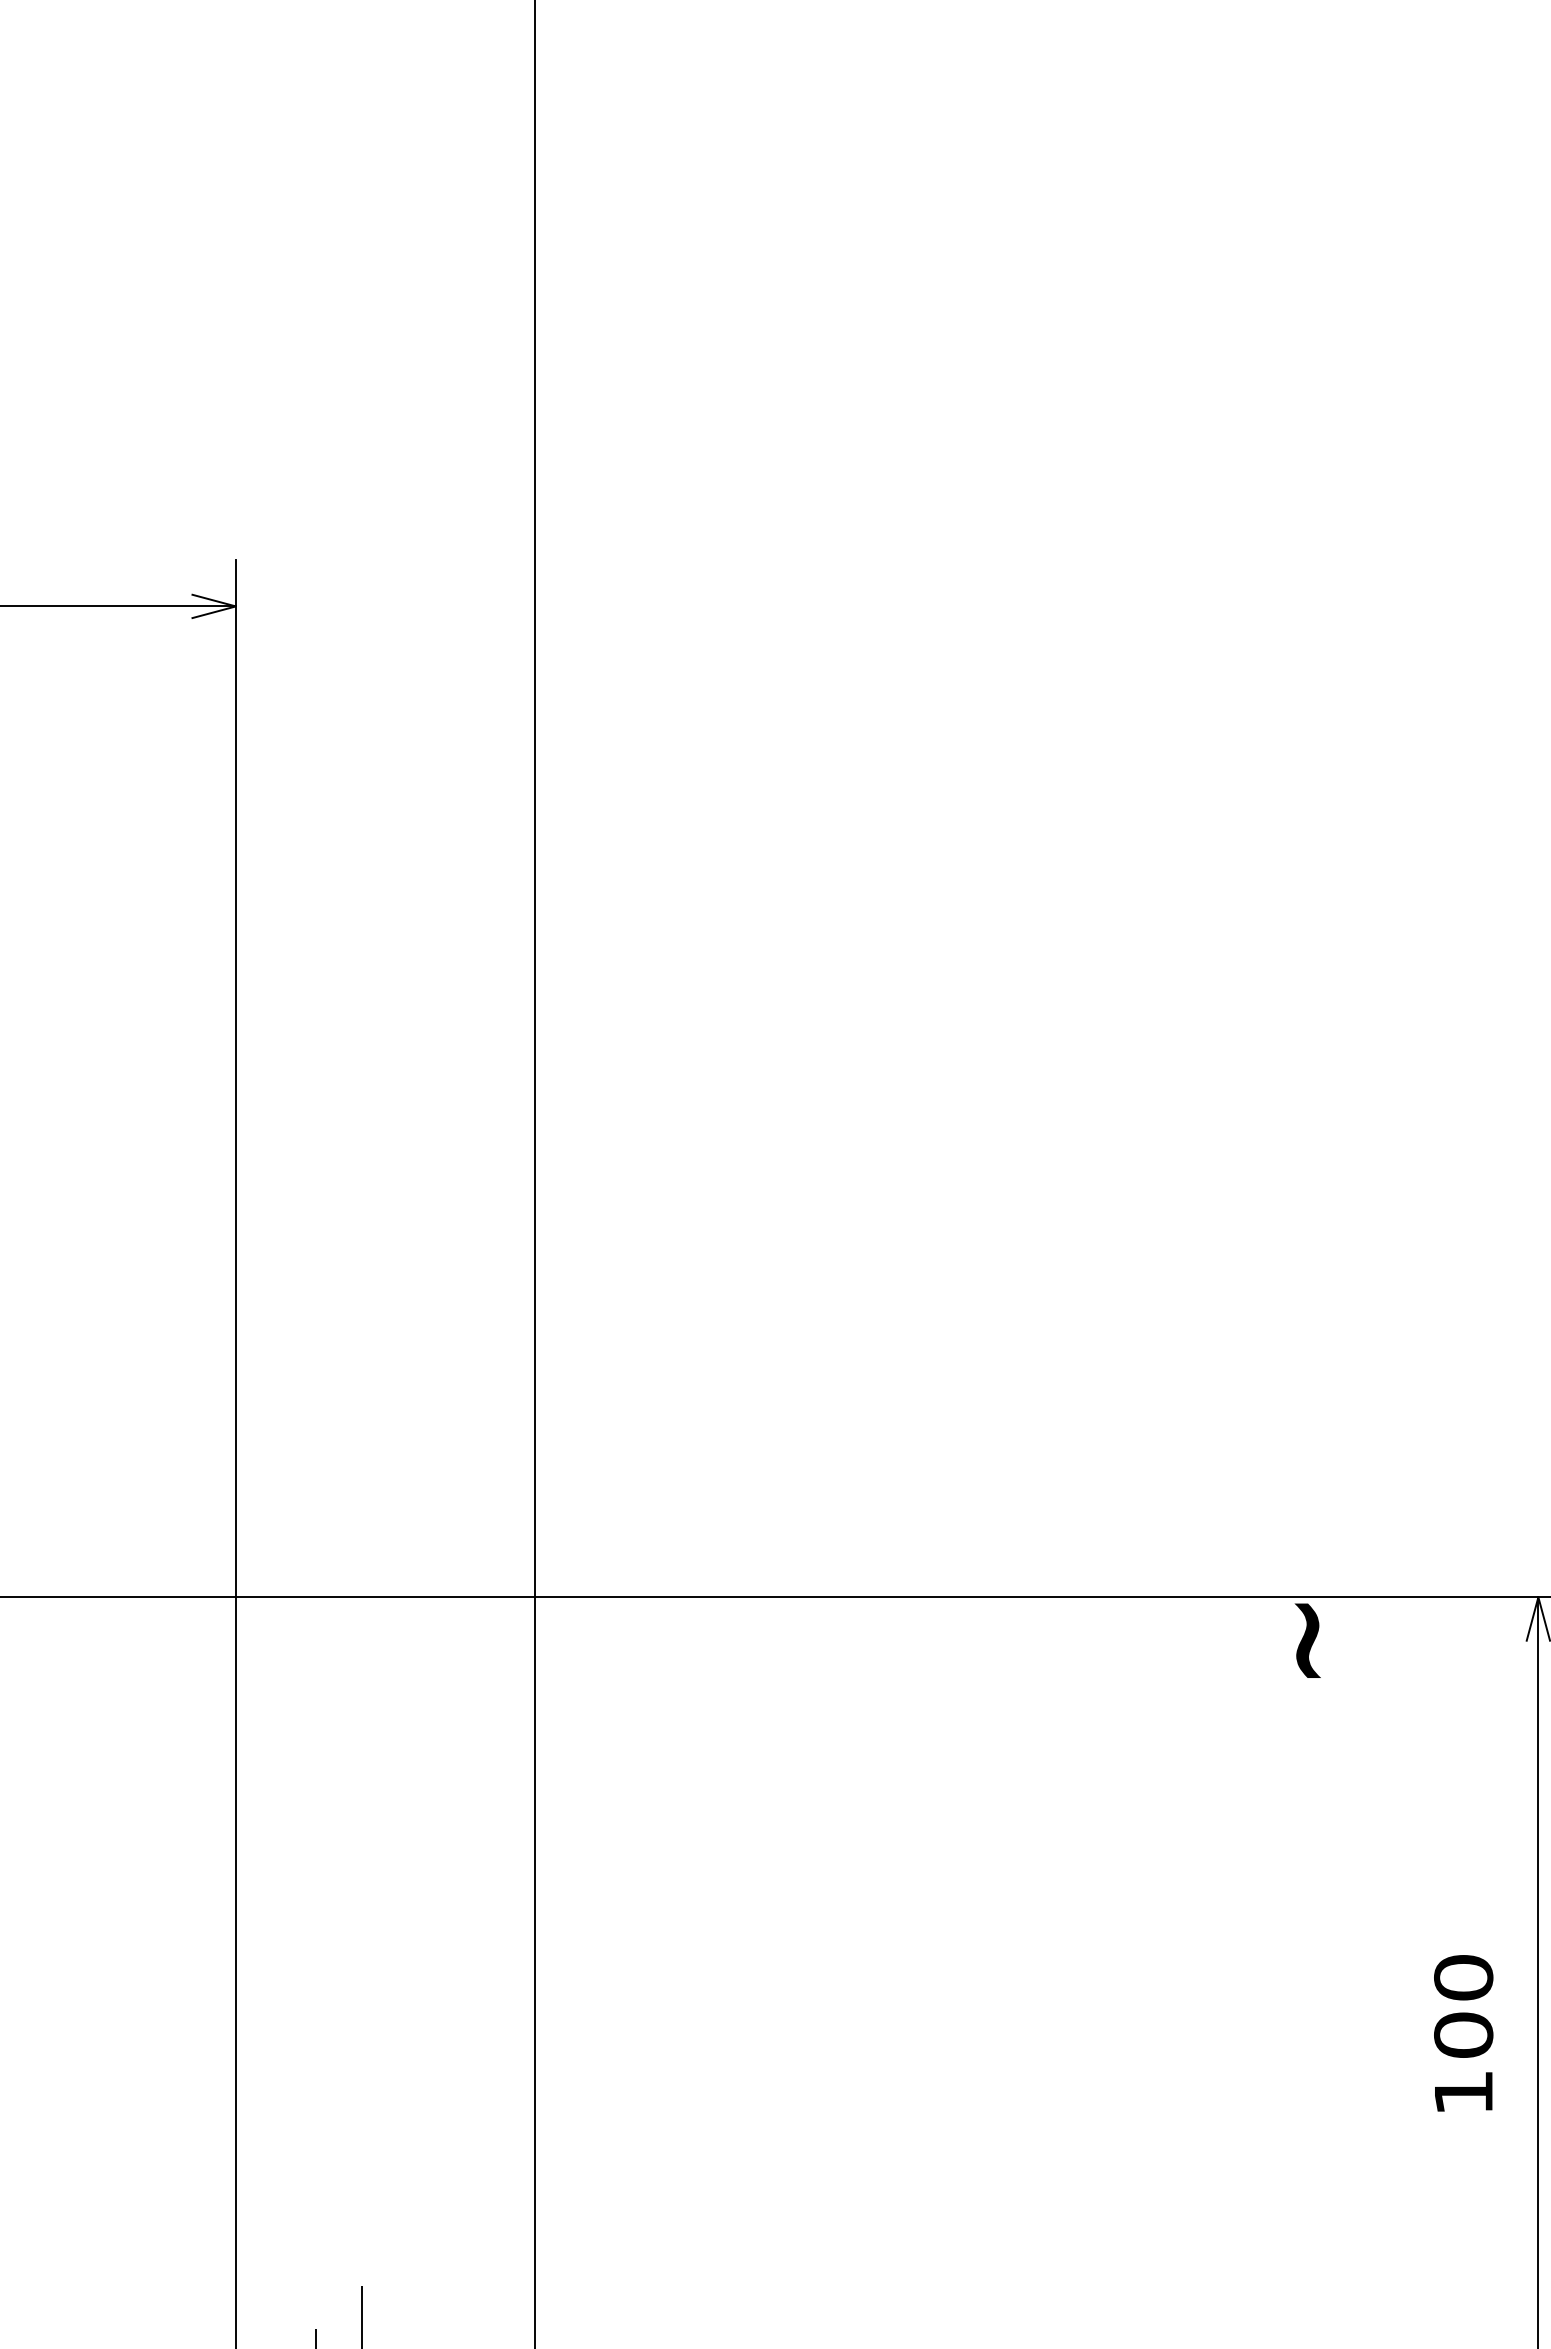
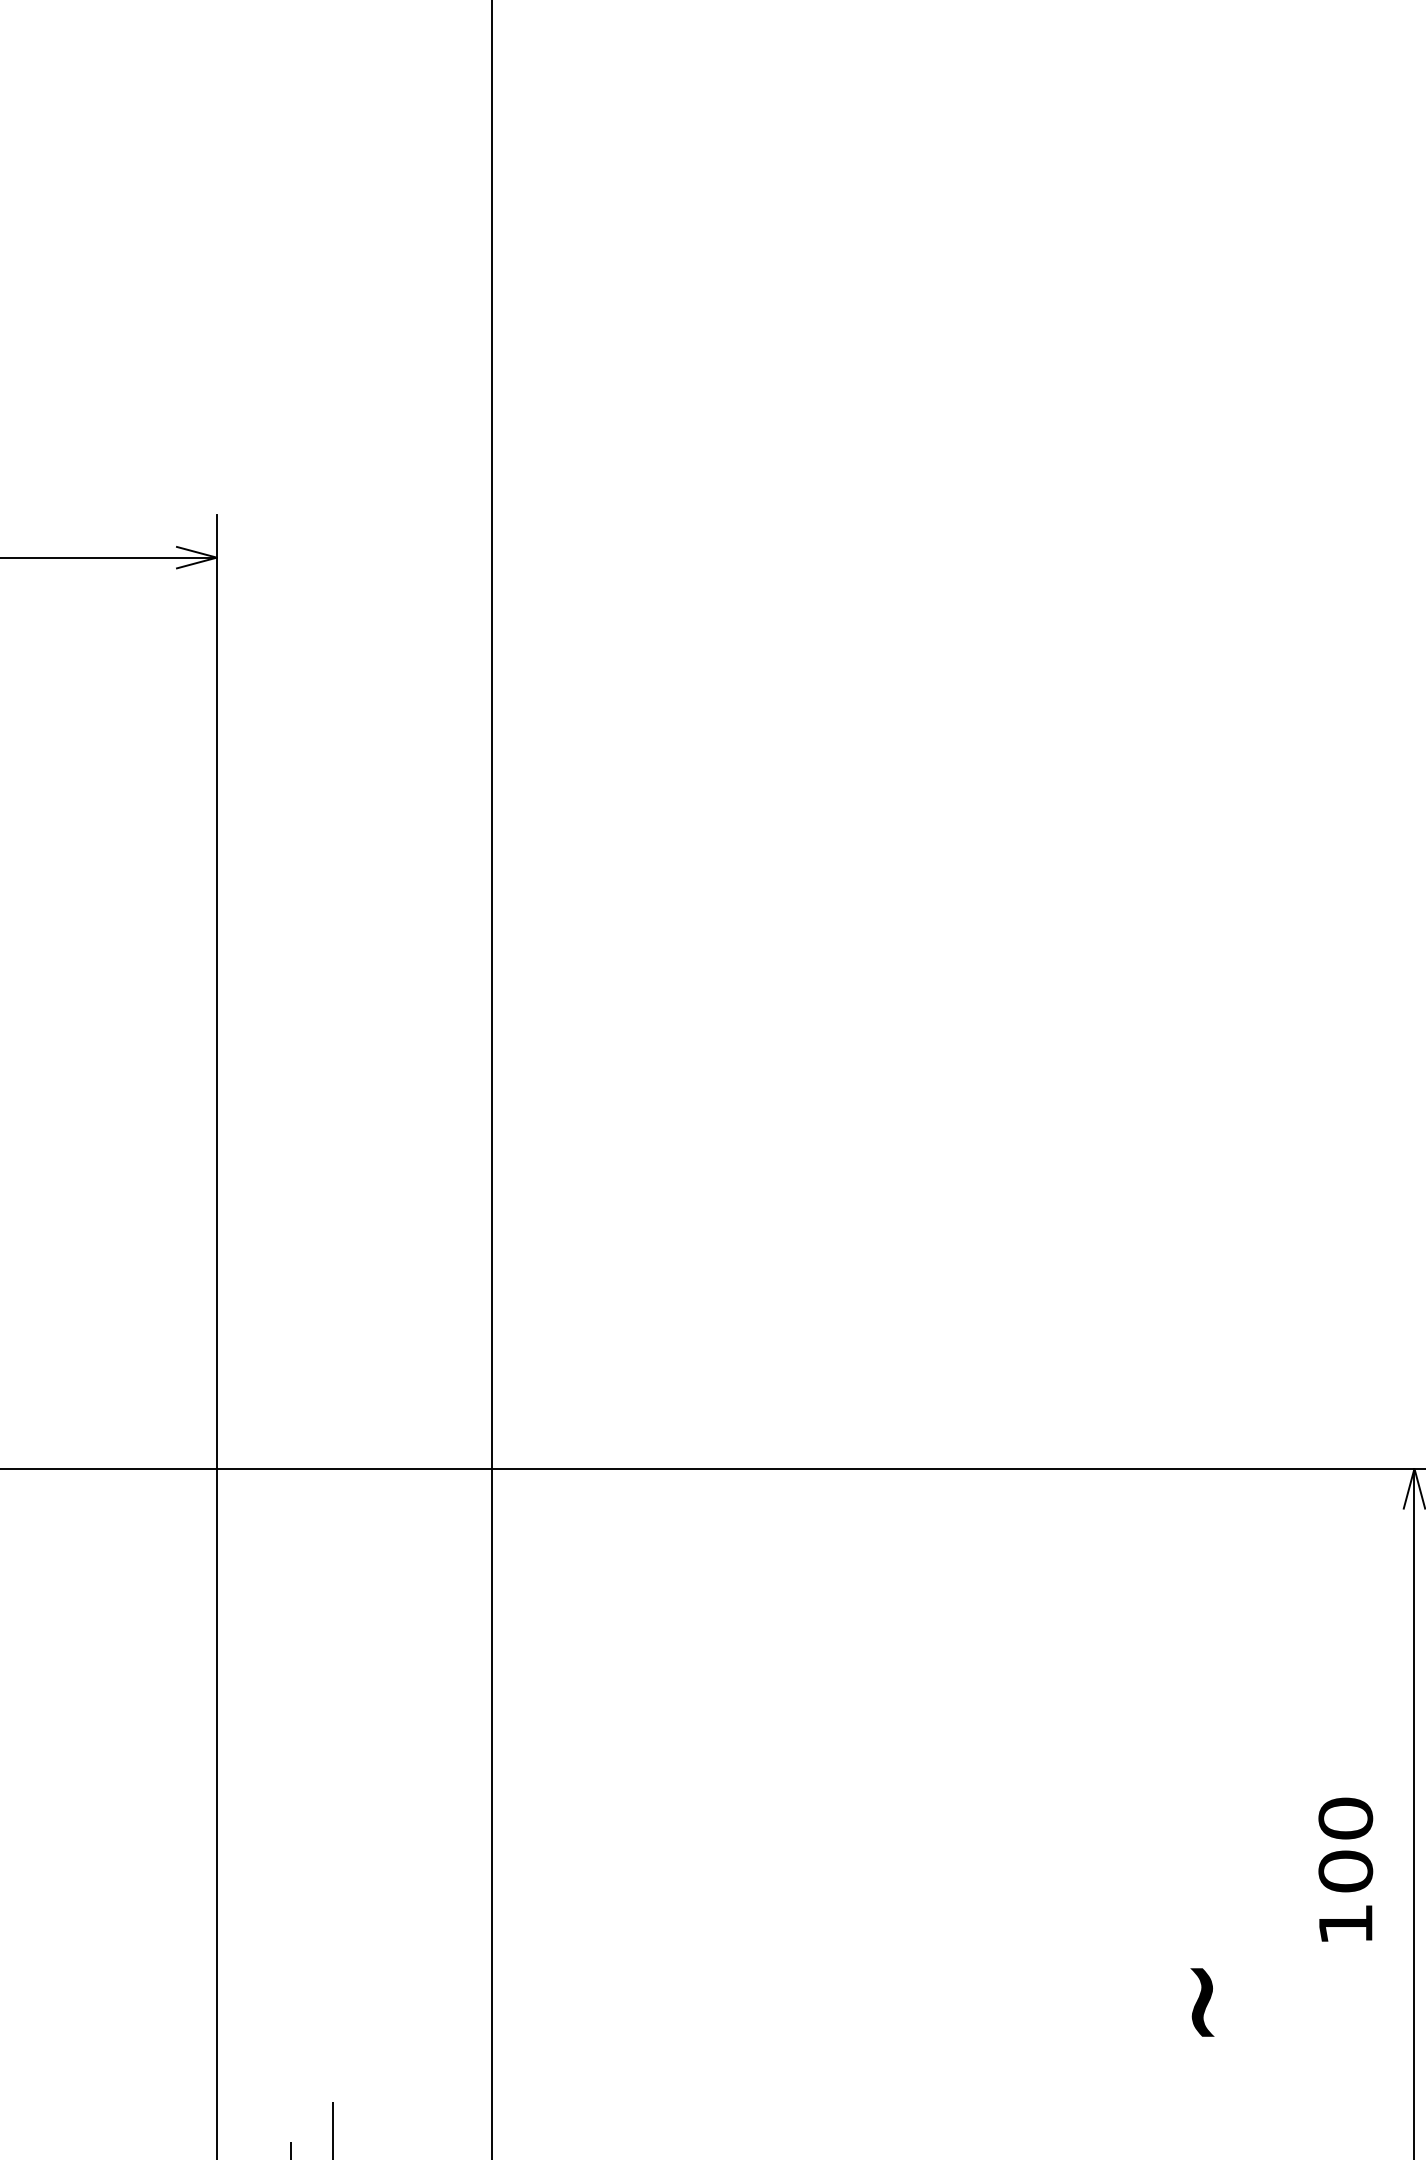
text: (1307, 1640) -> (1202, 2002), moved

